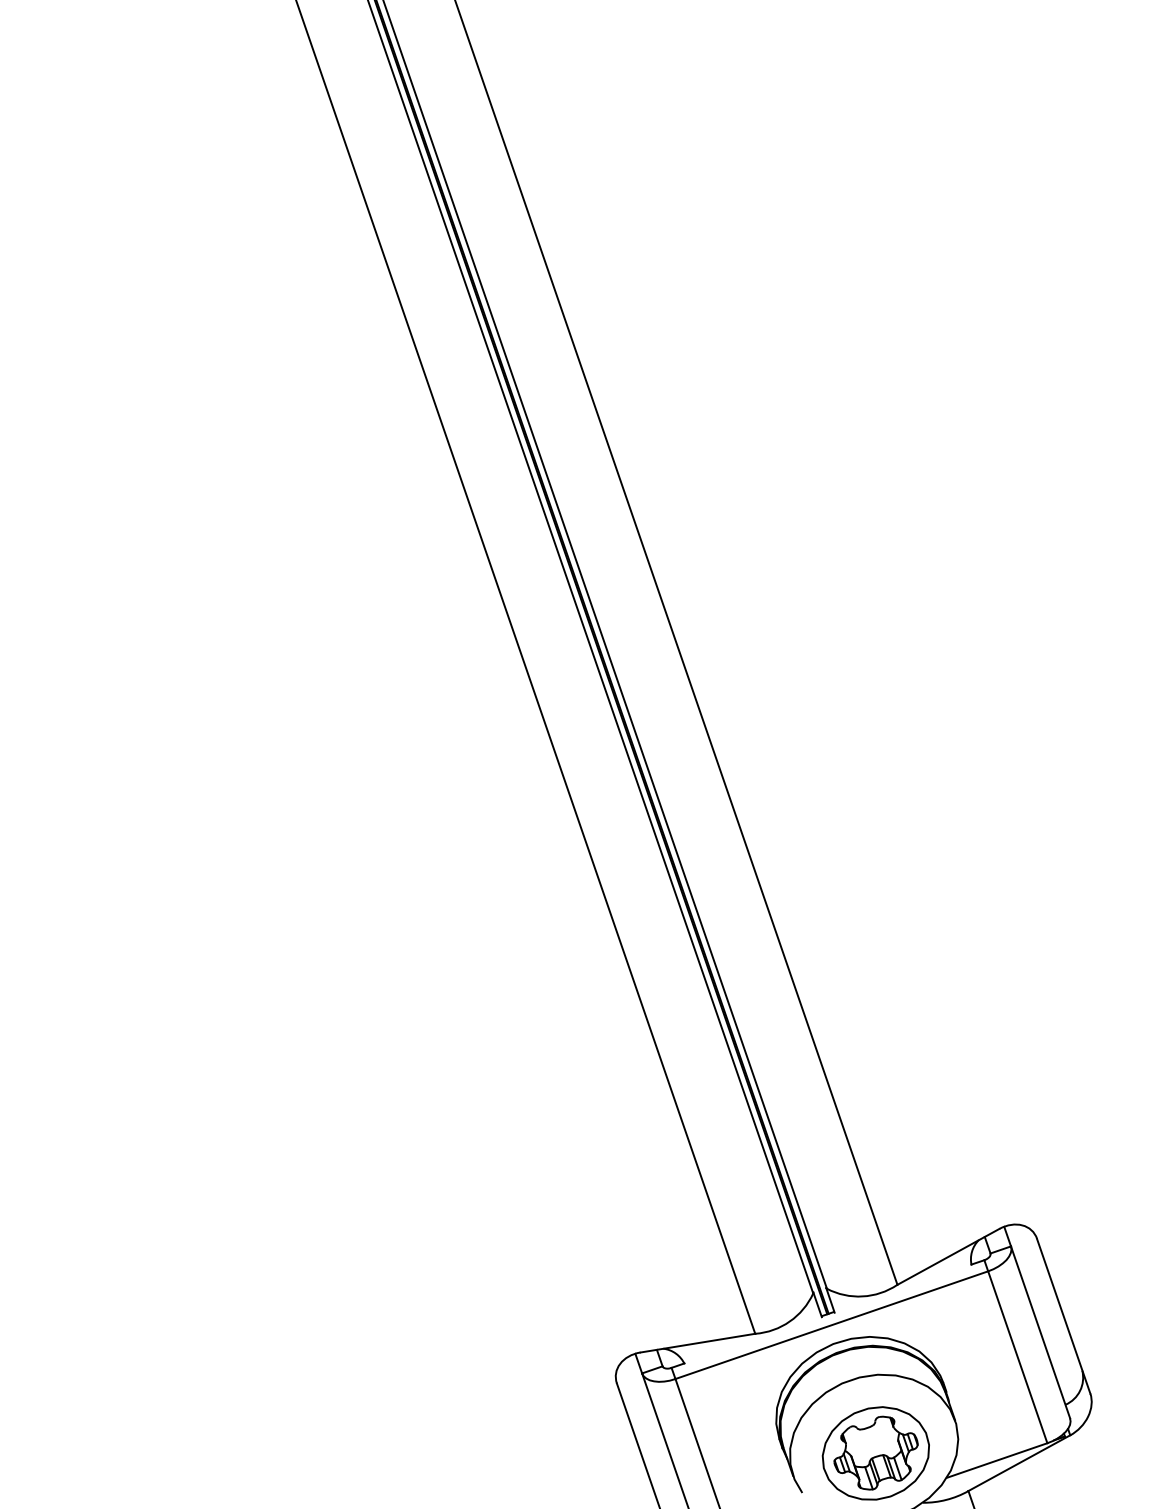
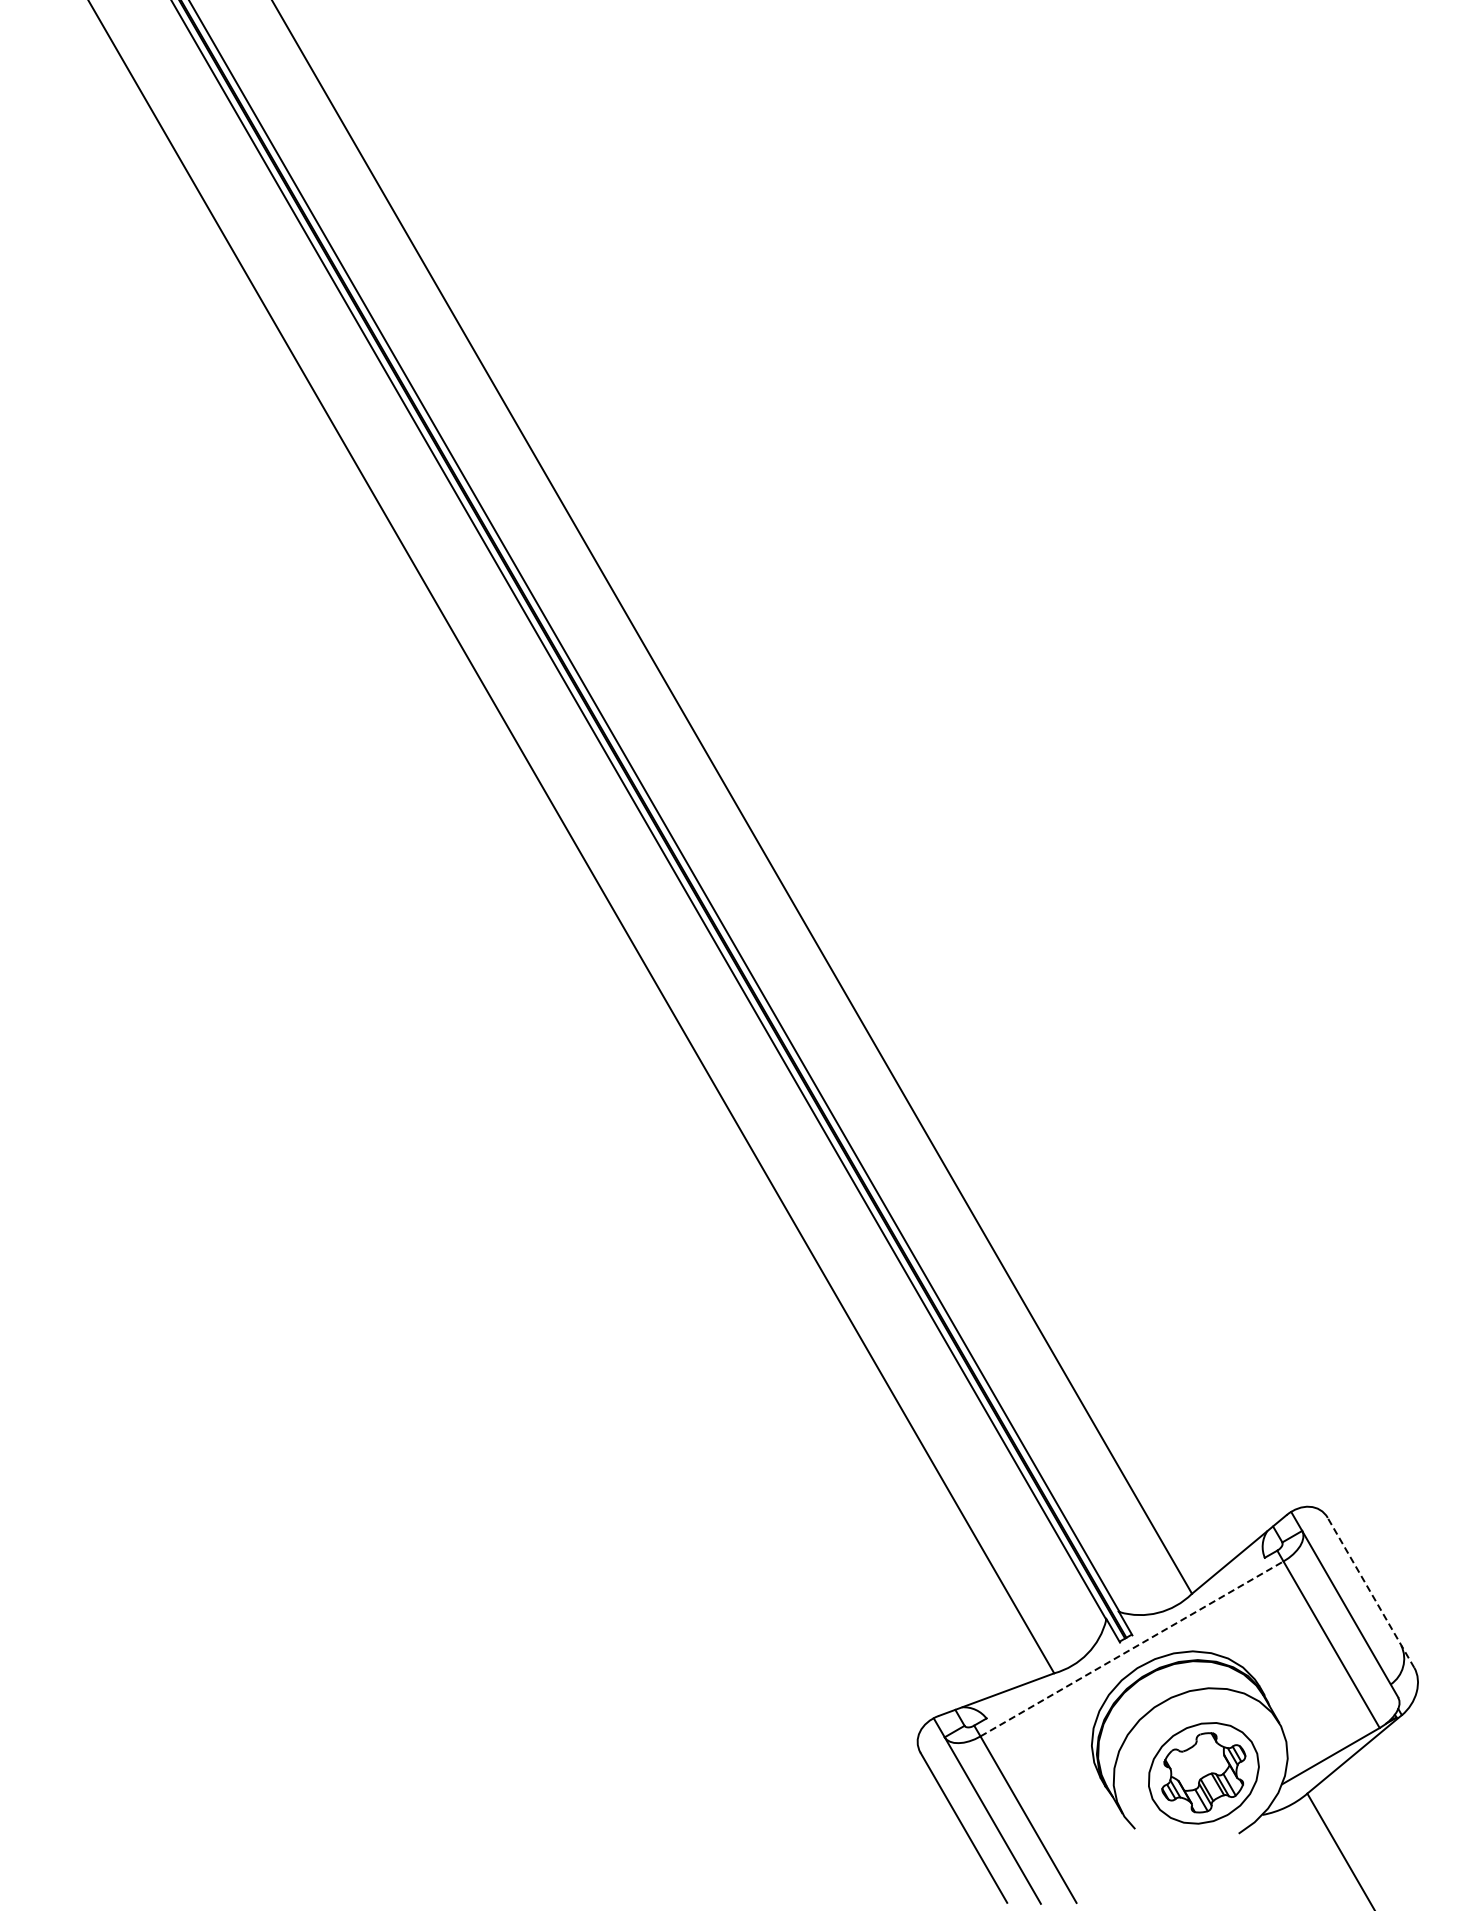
line: (1064, 1316) -> (1371, 1592), solid -> dashed
line: (832, 1324) -> (1132, 1648), solid -> dashed

